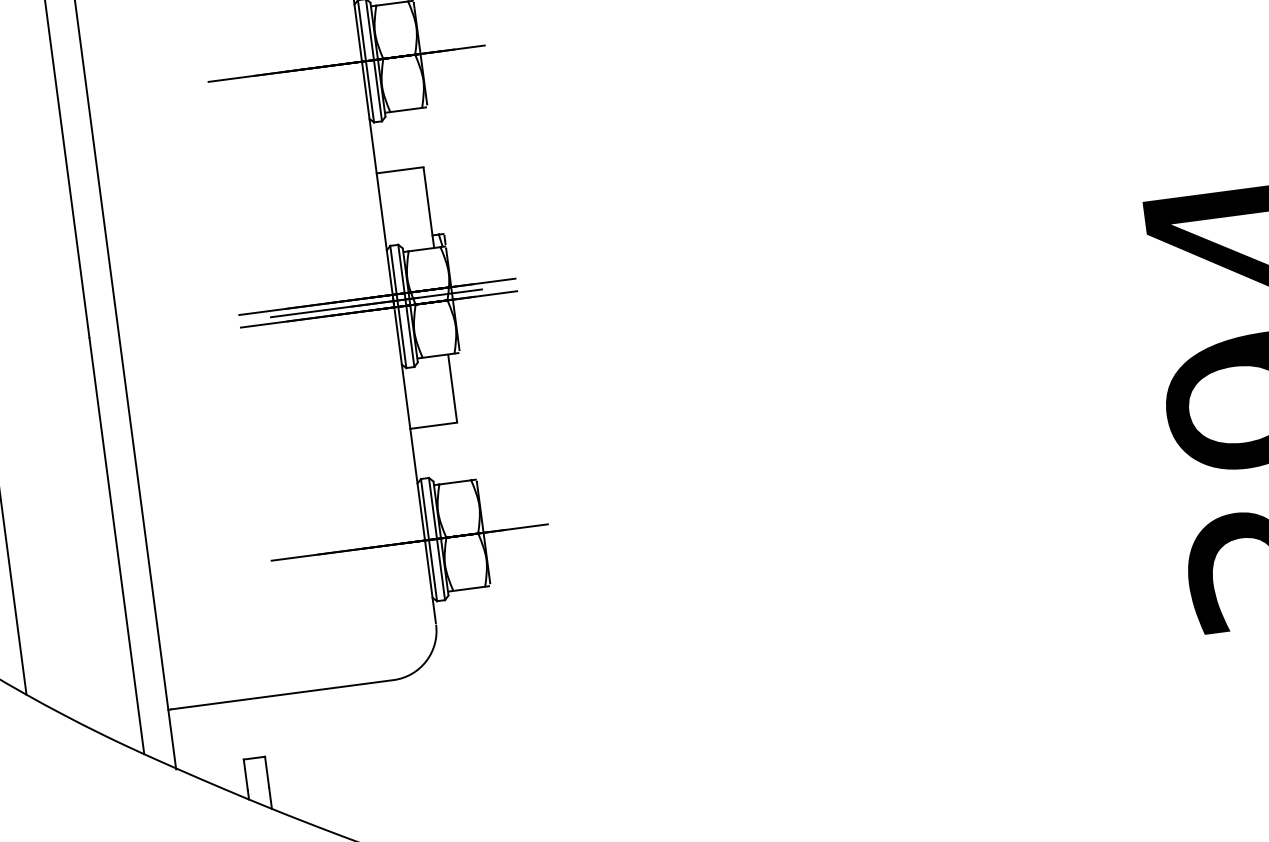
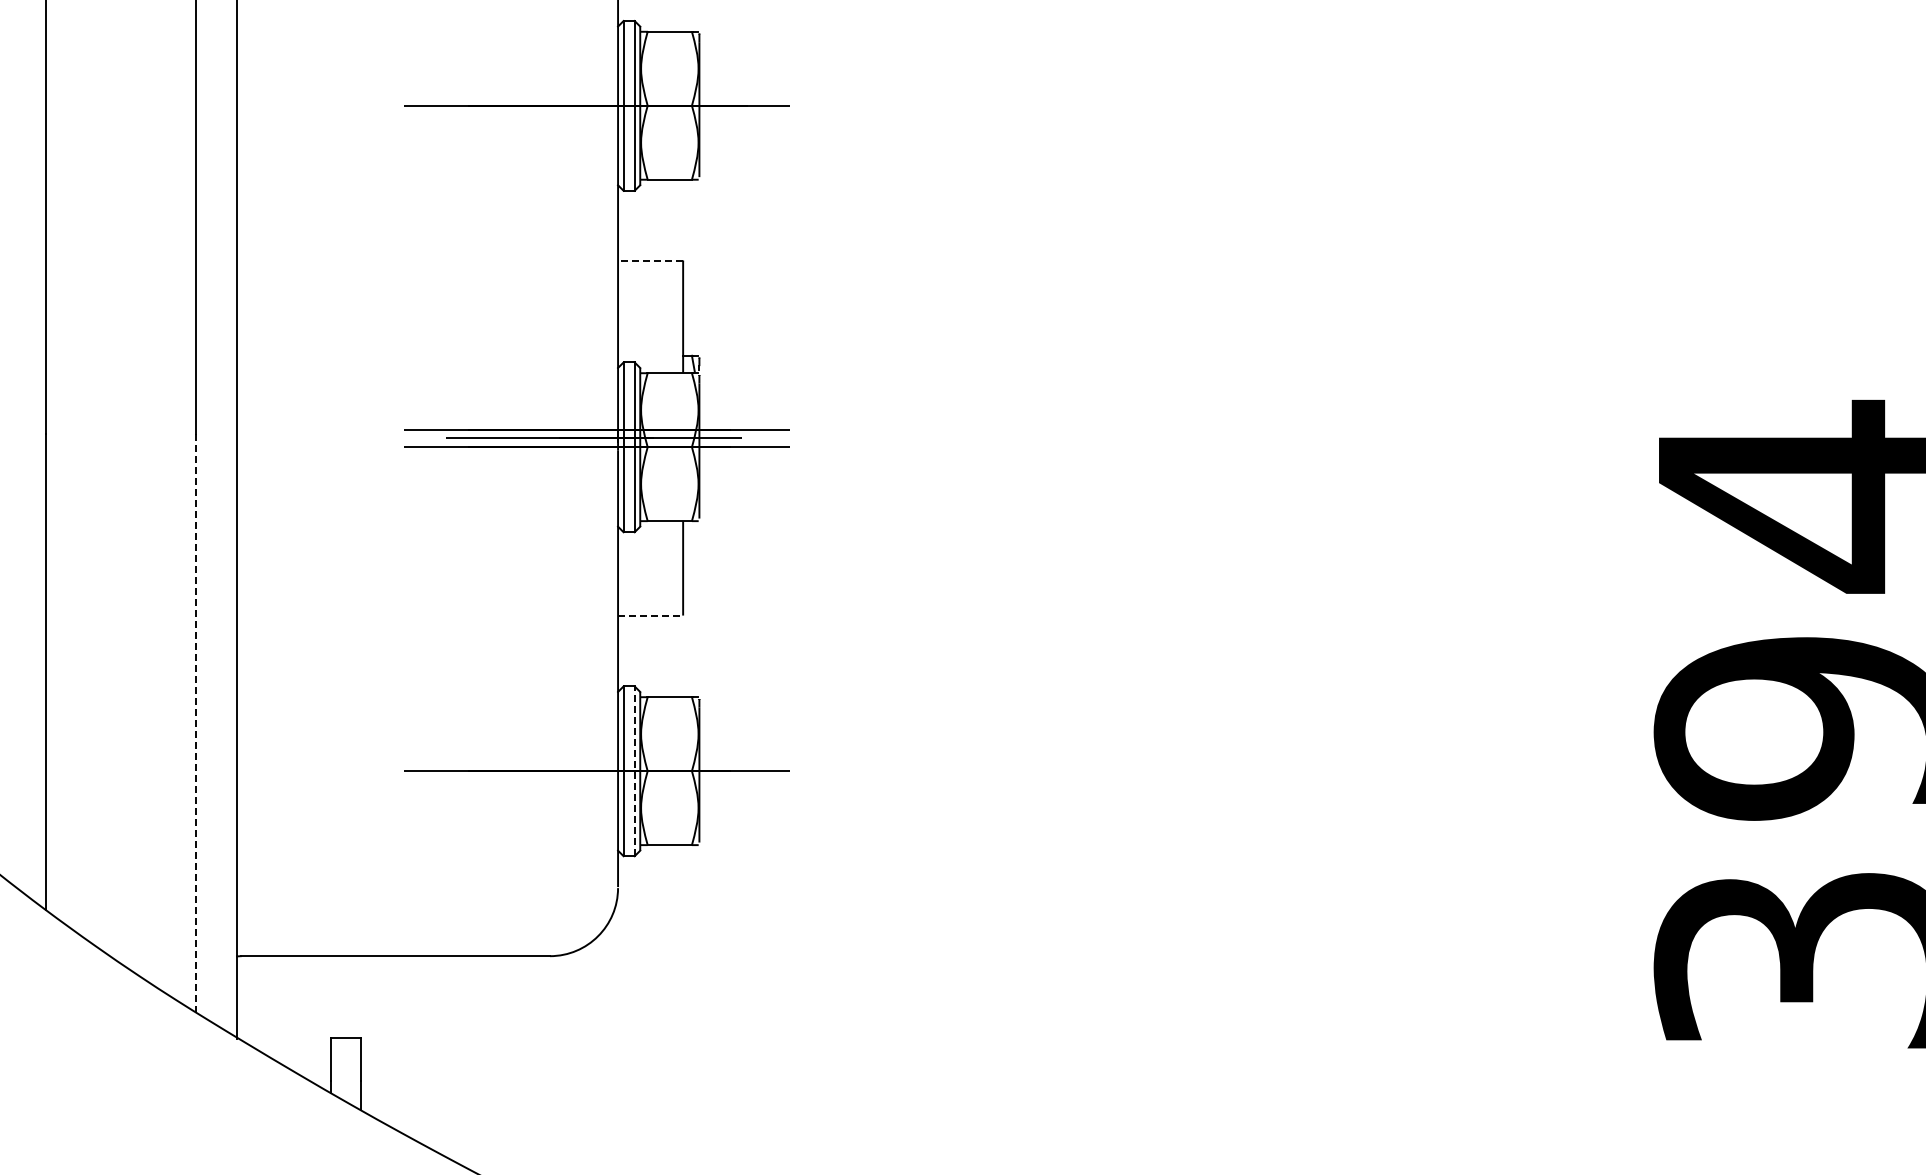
line: (399, 169) -> (650, 260), solid -> dashed
line: (433, 425) -> (650, 615), solid -> dashed
line: (436, 539) -> (634, 771), solid -> dashed
line: (117, 545) -> (196, 722), solid -> dashed

